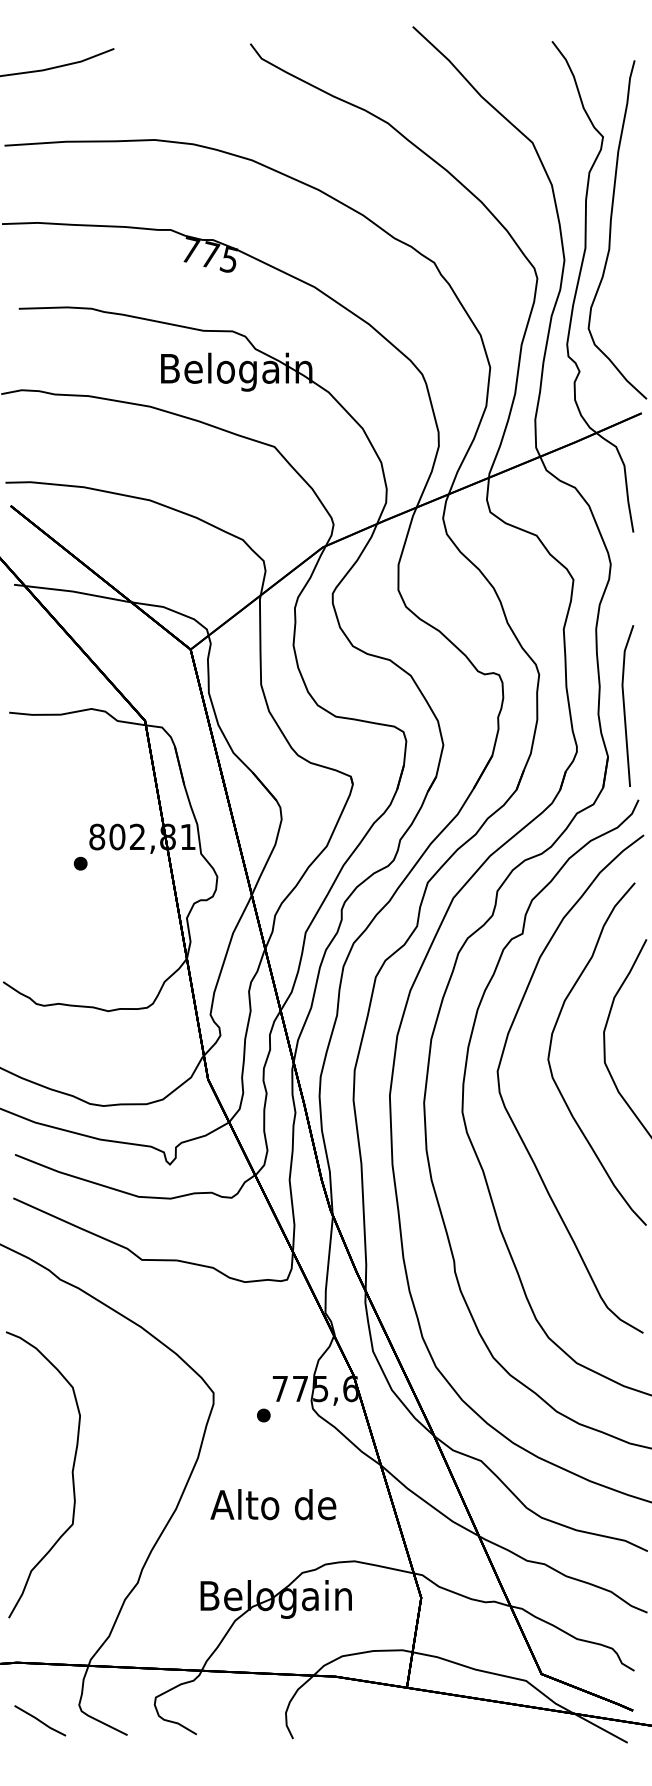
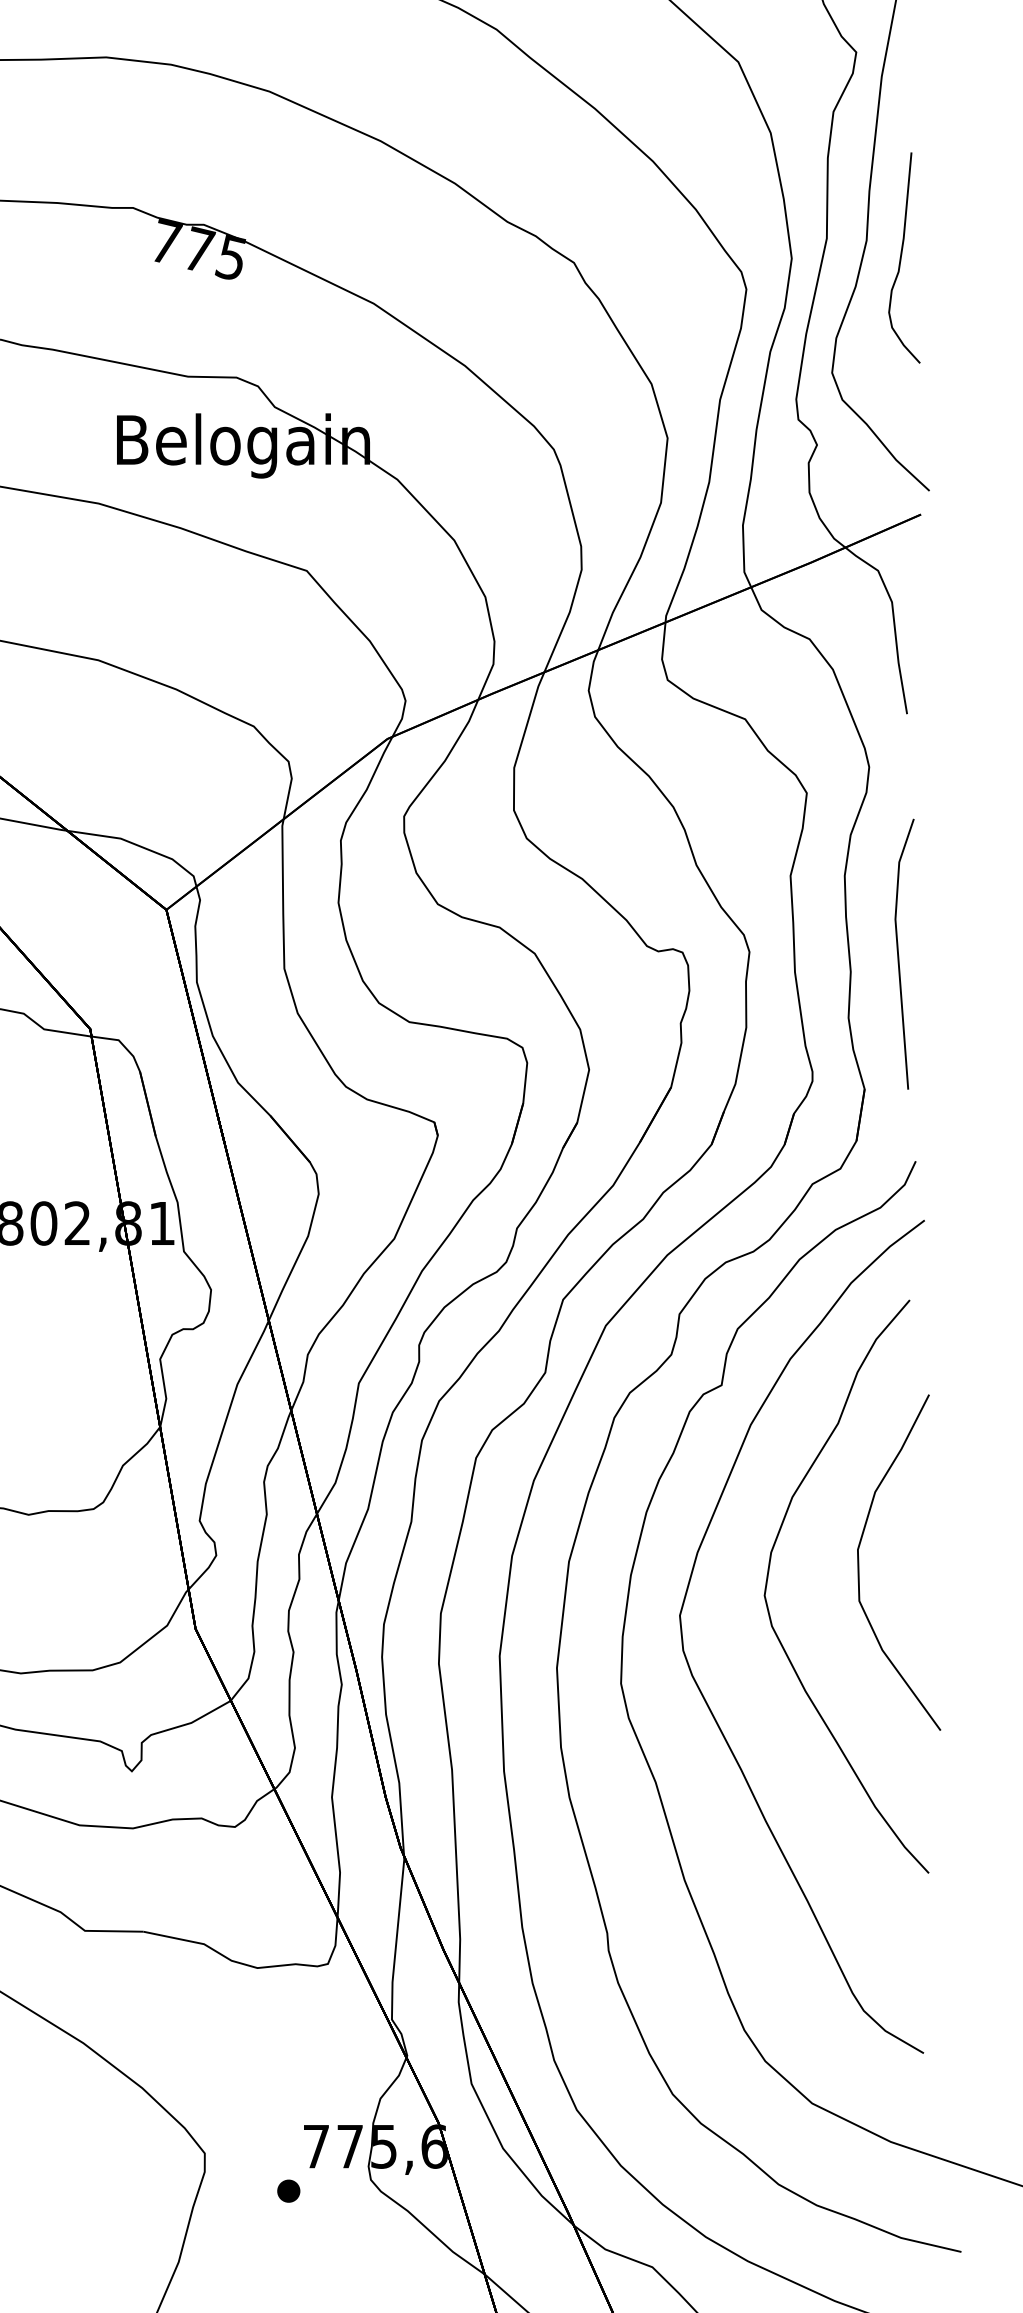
curve: (630, 259) -> (902, 257), added
line: (624, 705) -> (898, 953), moved

